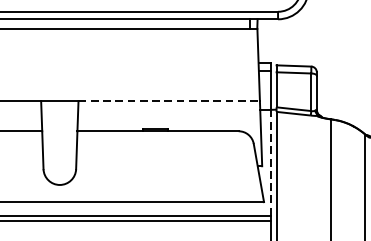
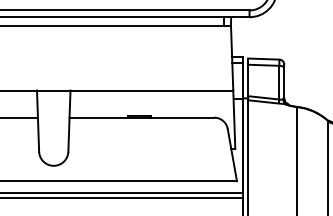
line: (169, 100) -> (152, 90), dashed -> solid
line: (271, 162) -> (243, 145), dashed -> solid

